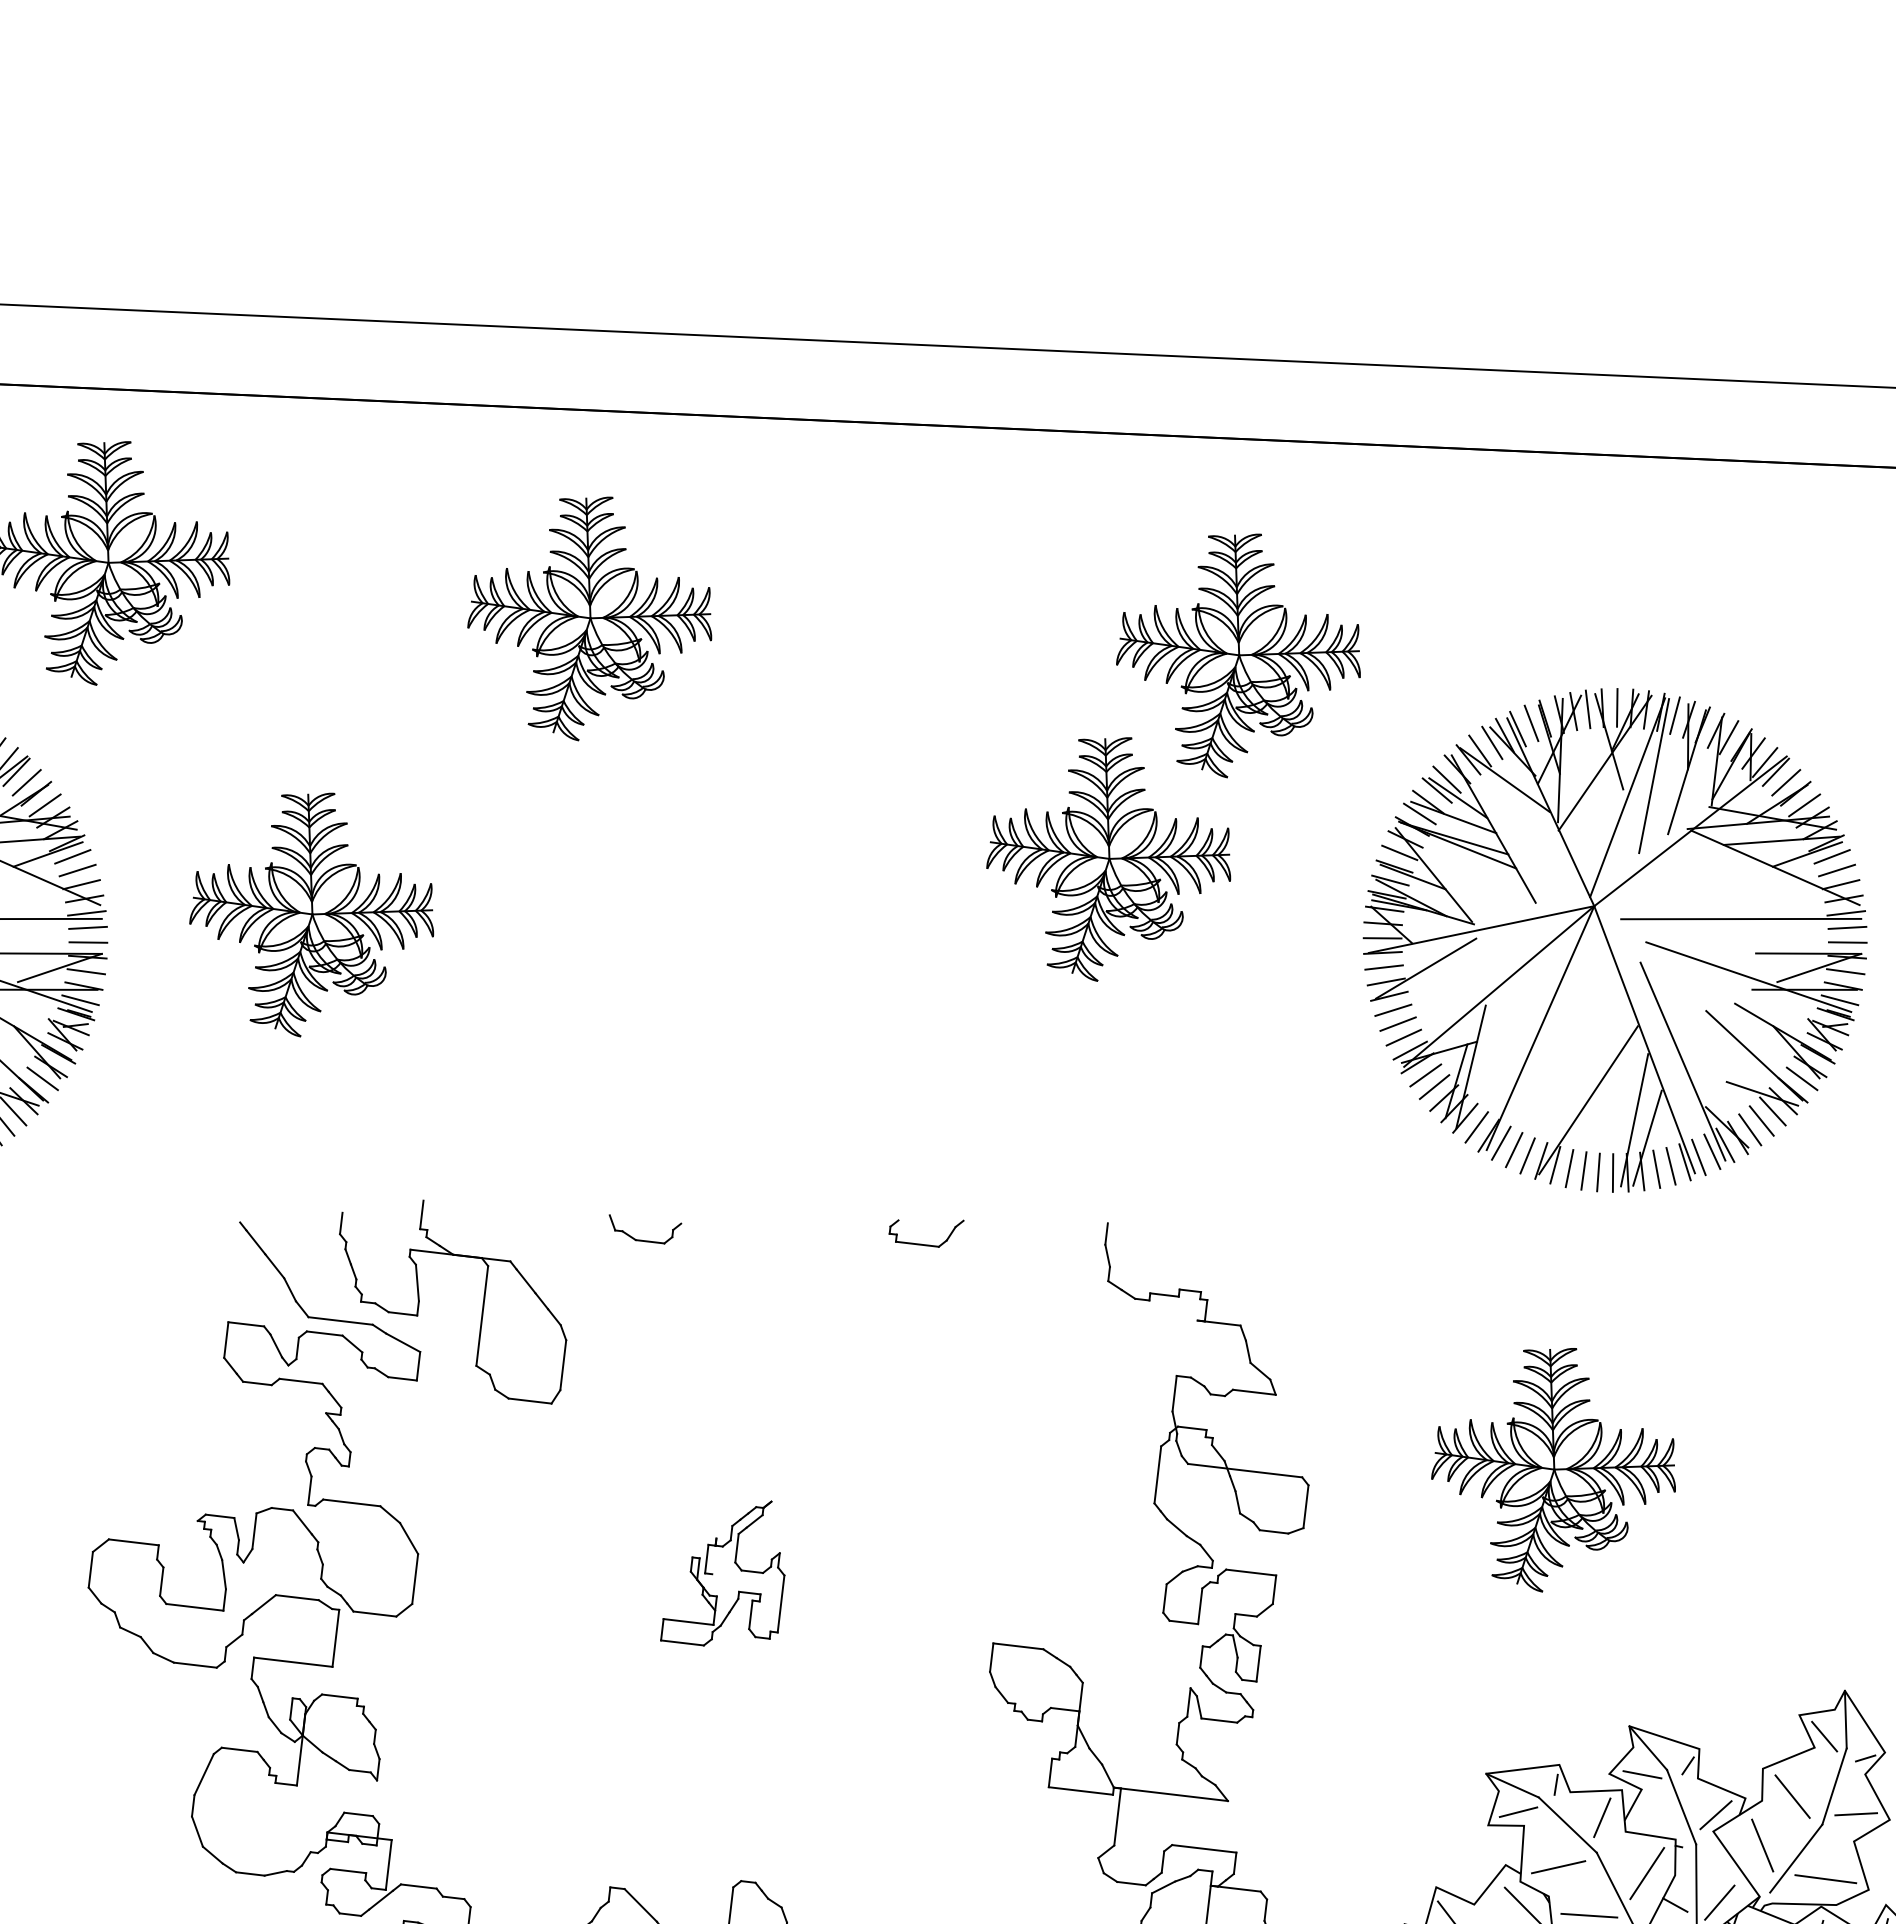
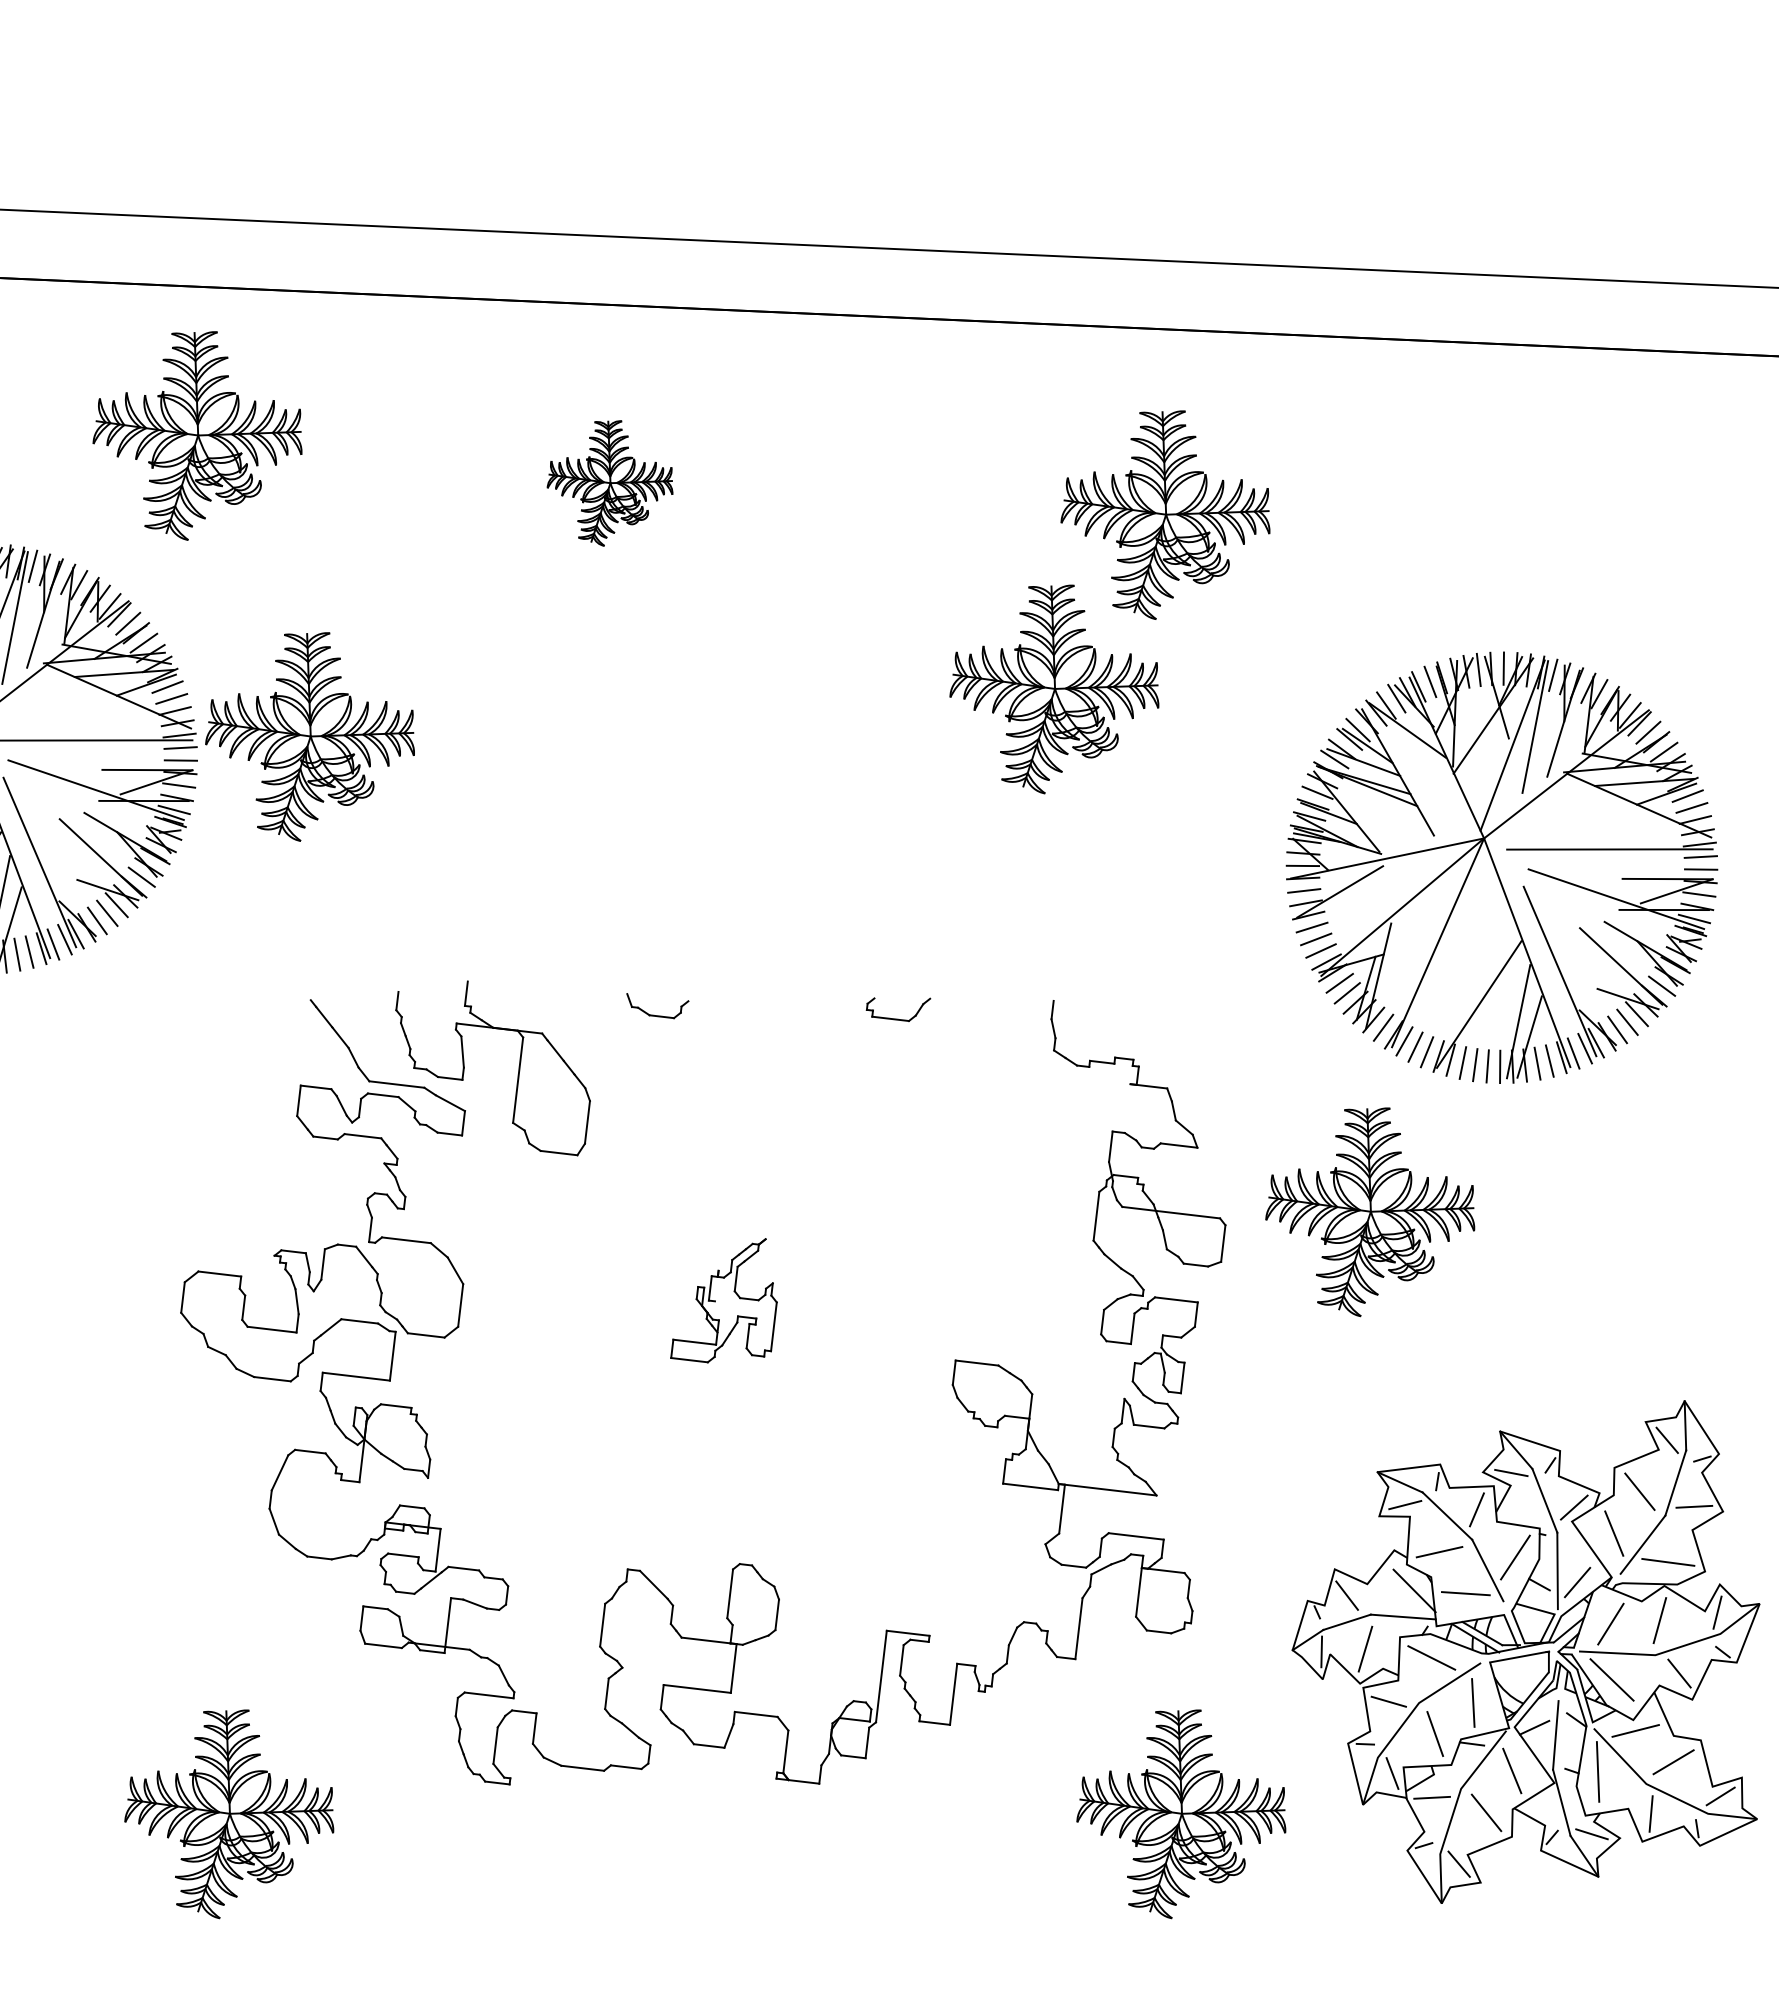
part: (589, 618) -> (609, 483), size x0.6
part: (311, 914) -> (309, 736), moved
part: (1614, 940) -> (1501, 867), moved
part: (1553, 1470) -> (1370, 1212), moved

